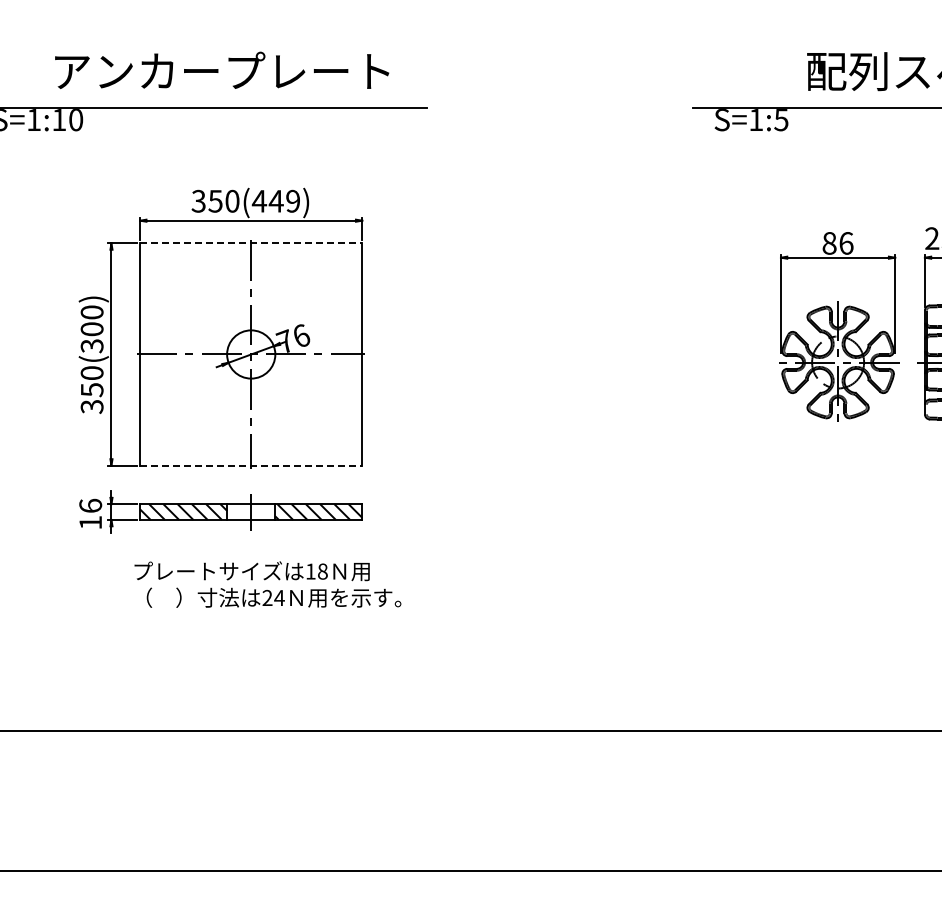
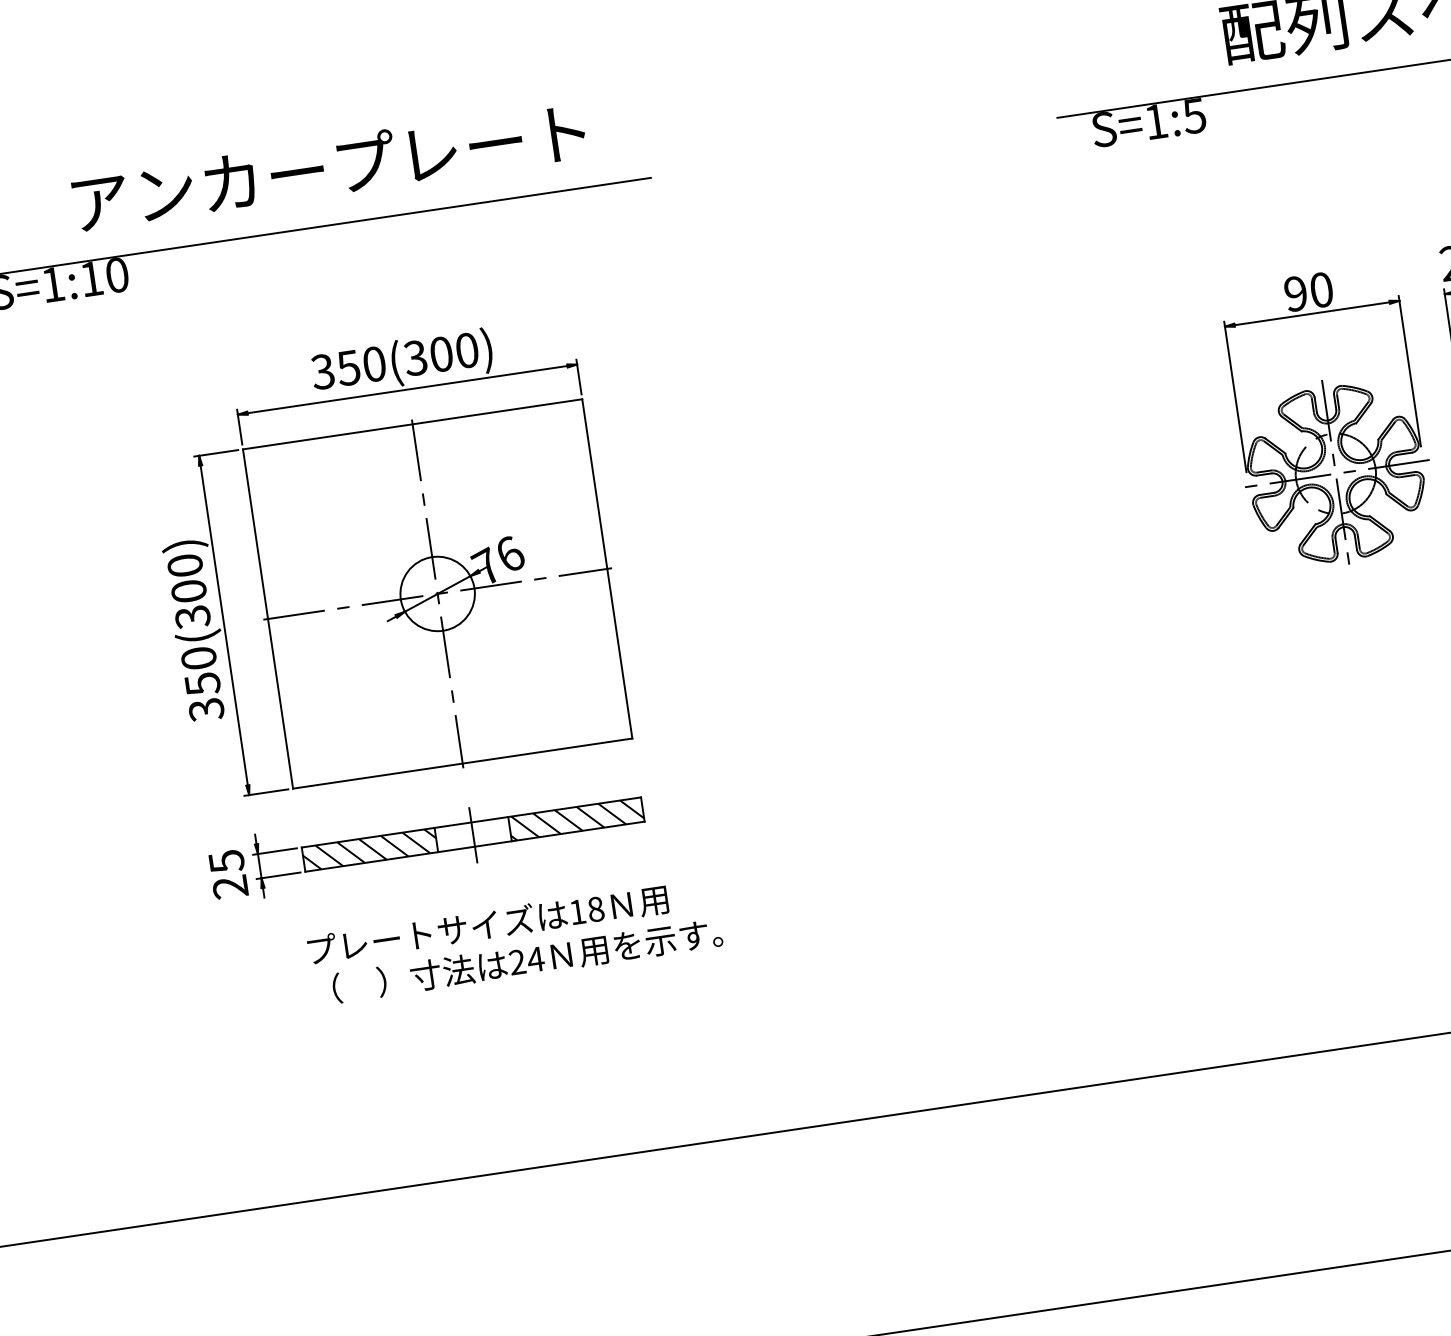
text: (275, 200) -> (440, 353), 350(449) -> 350(300)
line: (251, 243) -> (413, 424), dashed -> solid
text: (837, 243) -> (1308, 292), 86 -> 90
line: (251, 465) -> (463, 763), dashed -> solid
text: (90, 513) -> (228, 873), 16 -> 25

